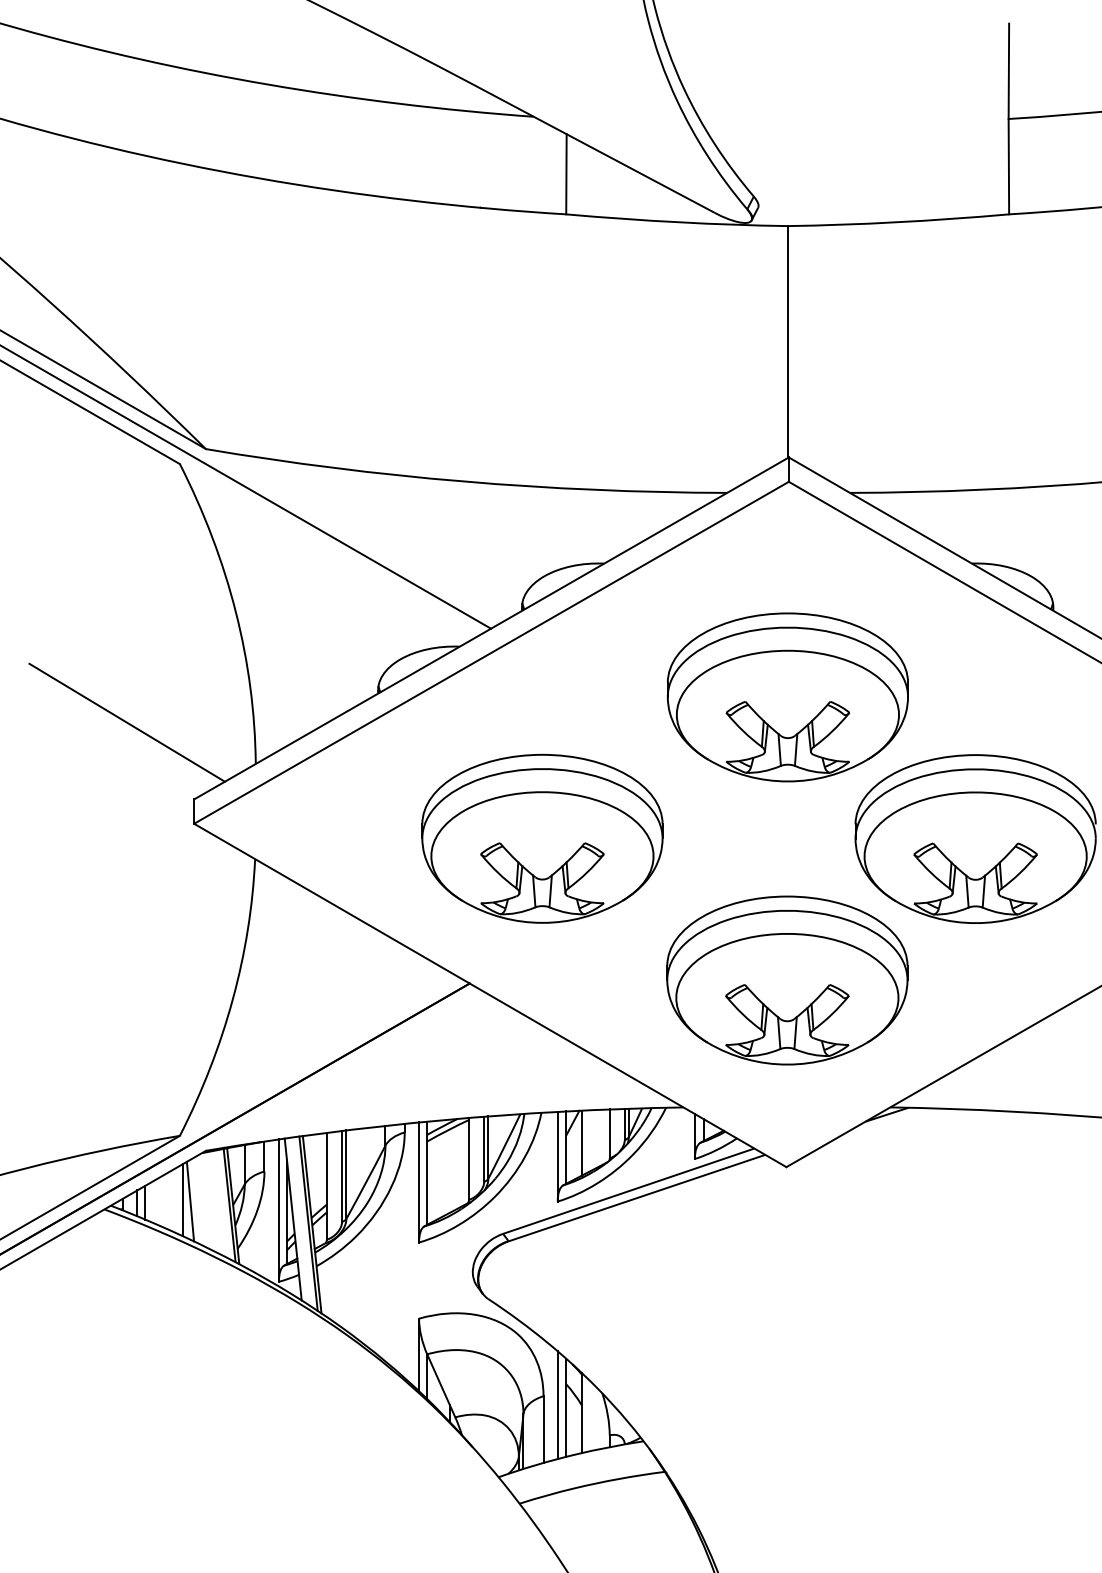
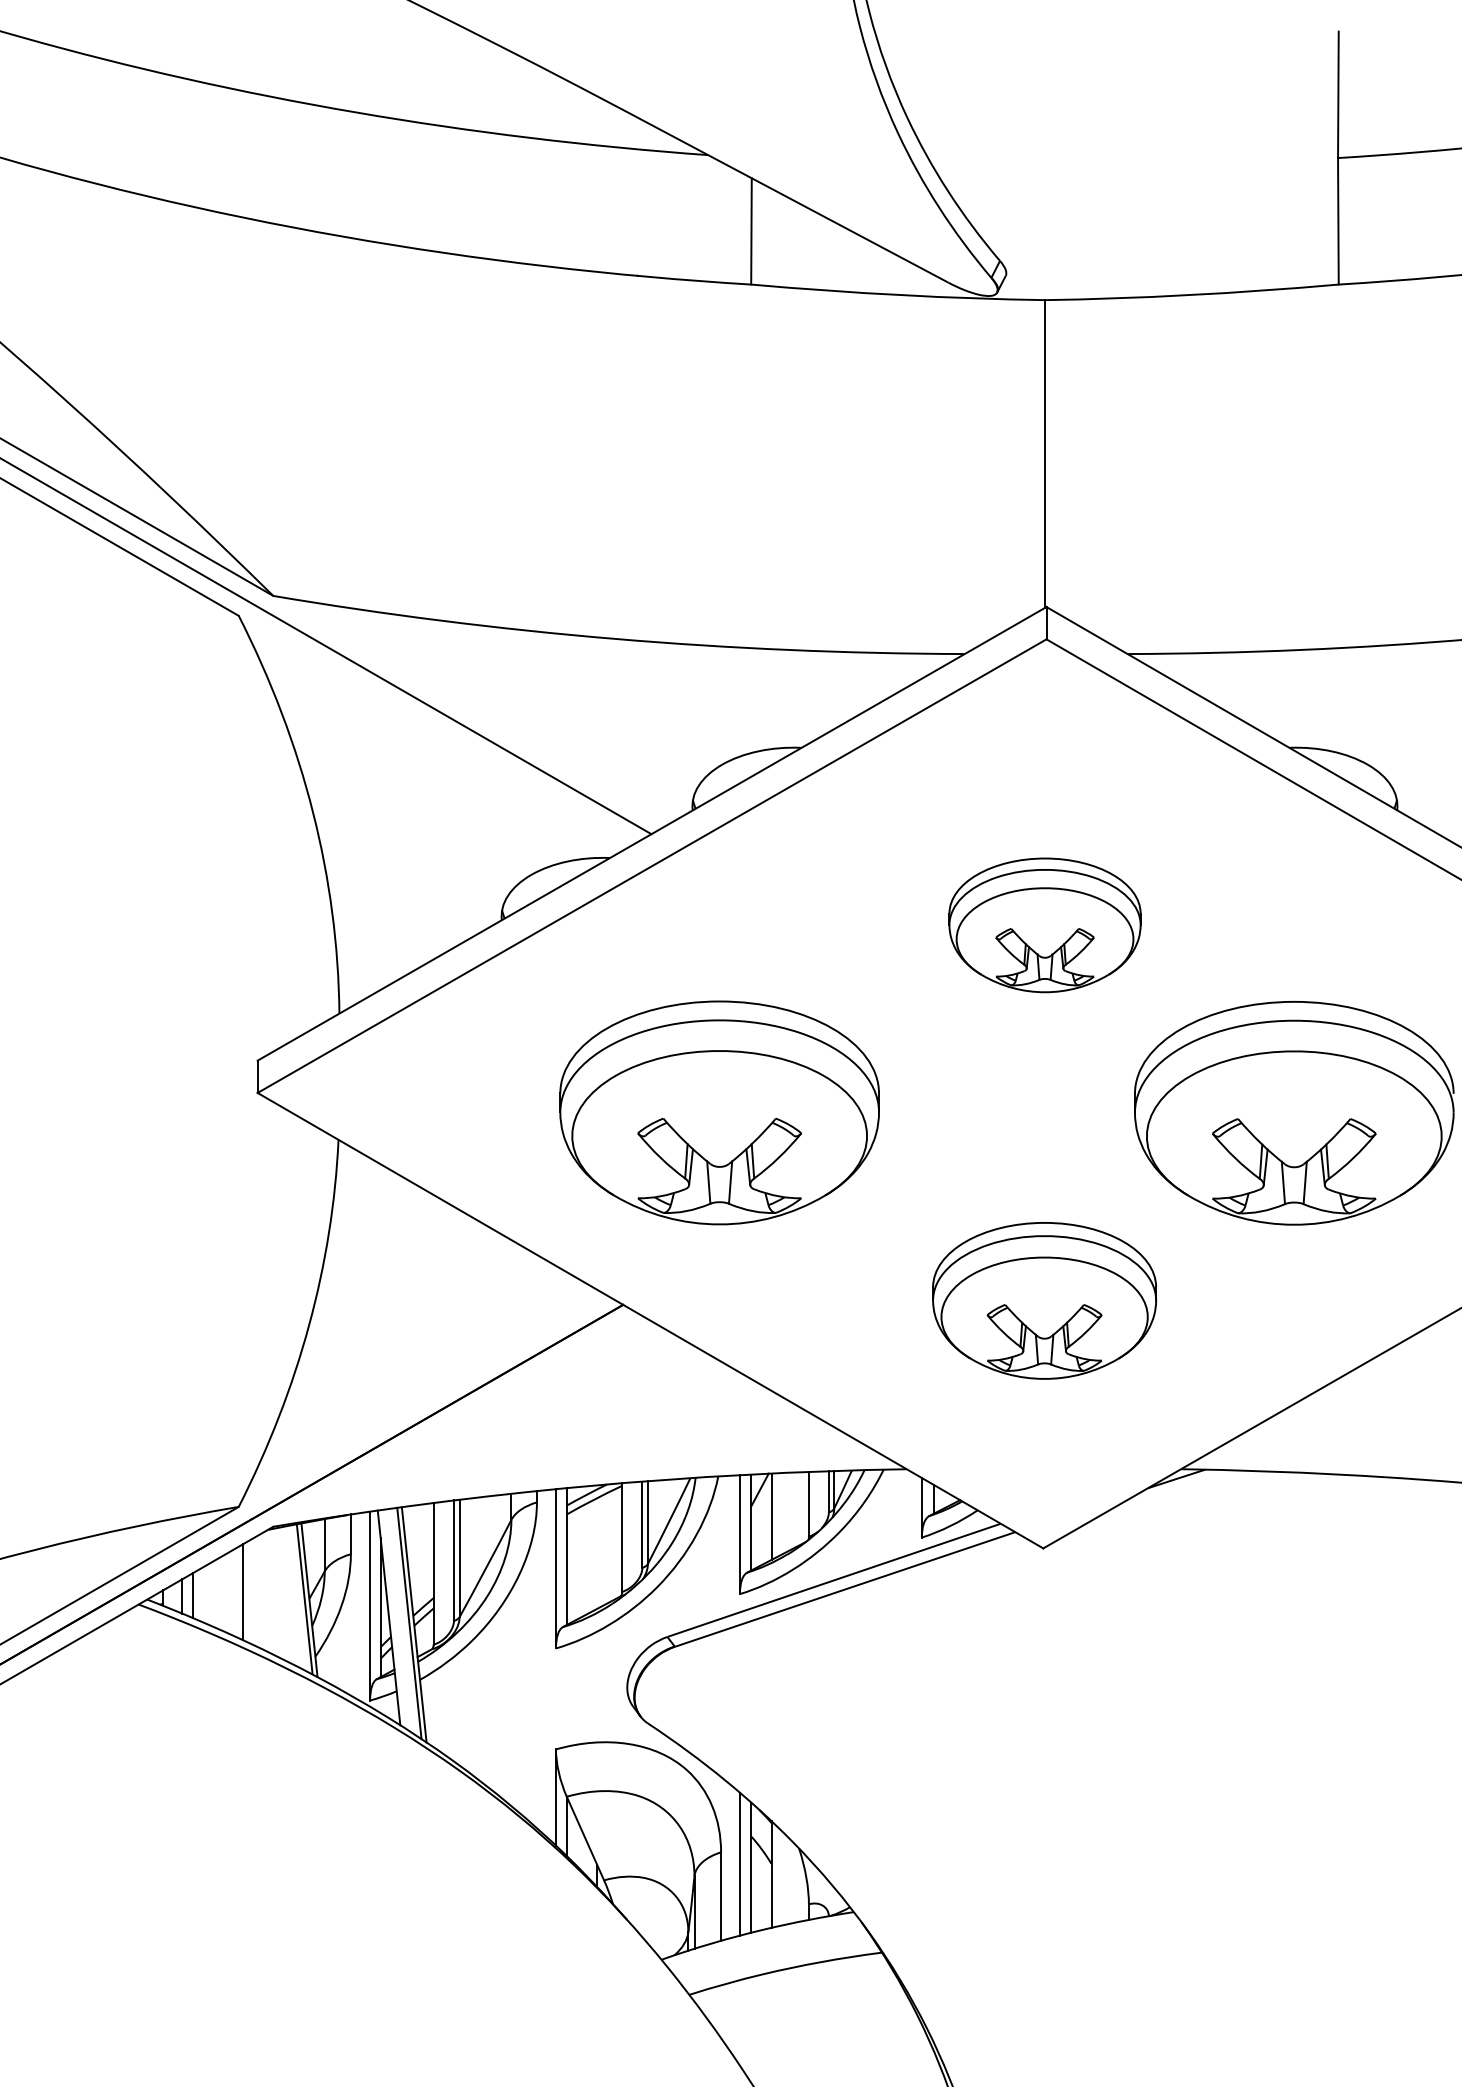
part: (787, 697) -> (1044, 925), size x0.6
line: (126, 722) -> (167, 958), removed
part: (787, 980) -> (1044, 1300), size x0.7
line: (190, 1201) -> (252, 1593), removed

